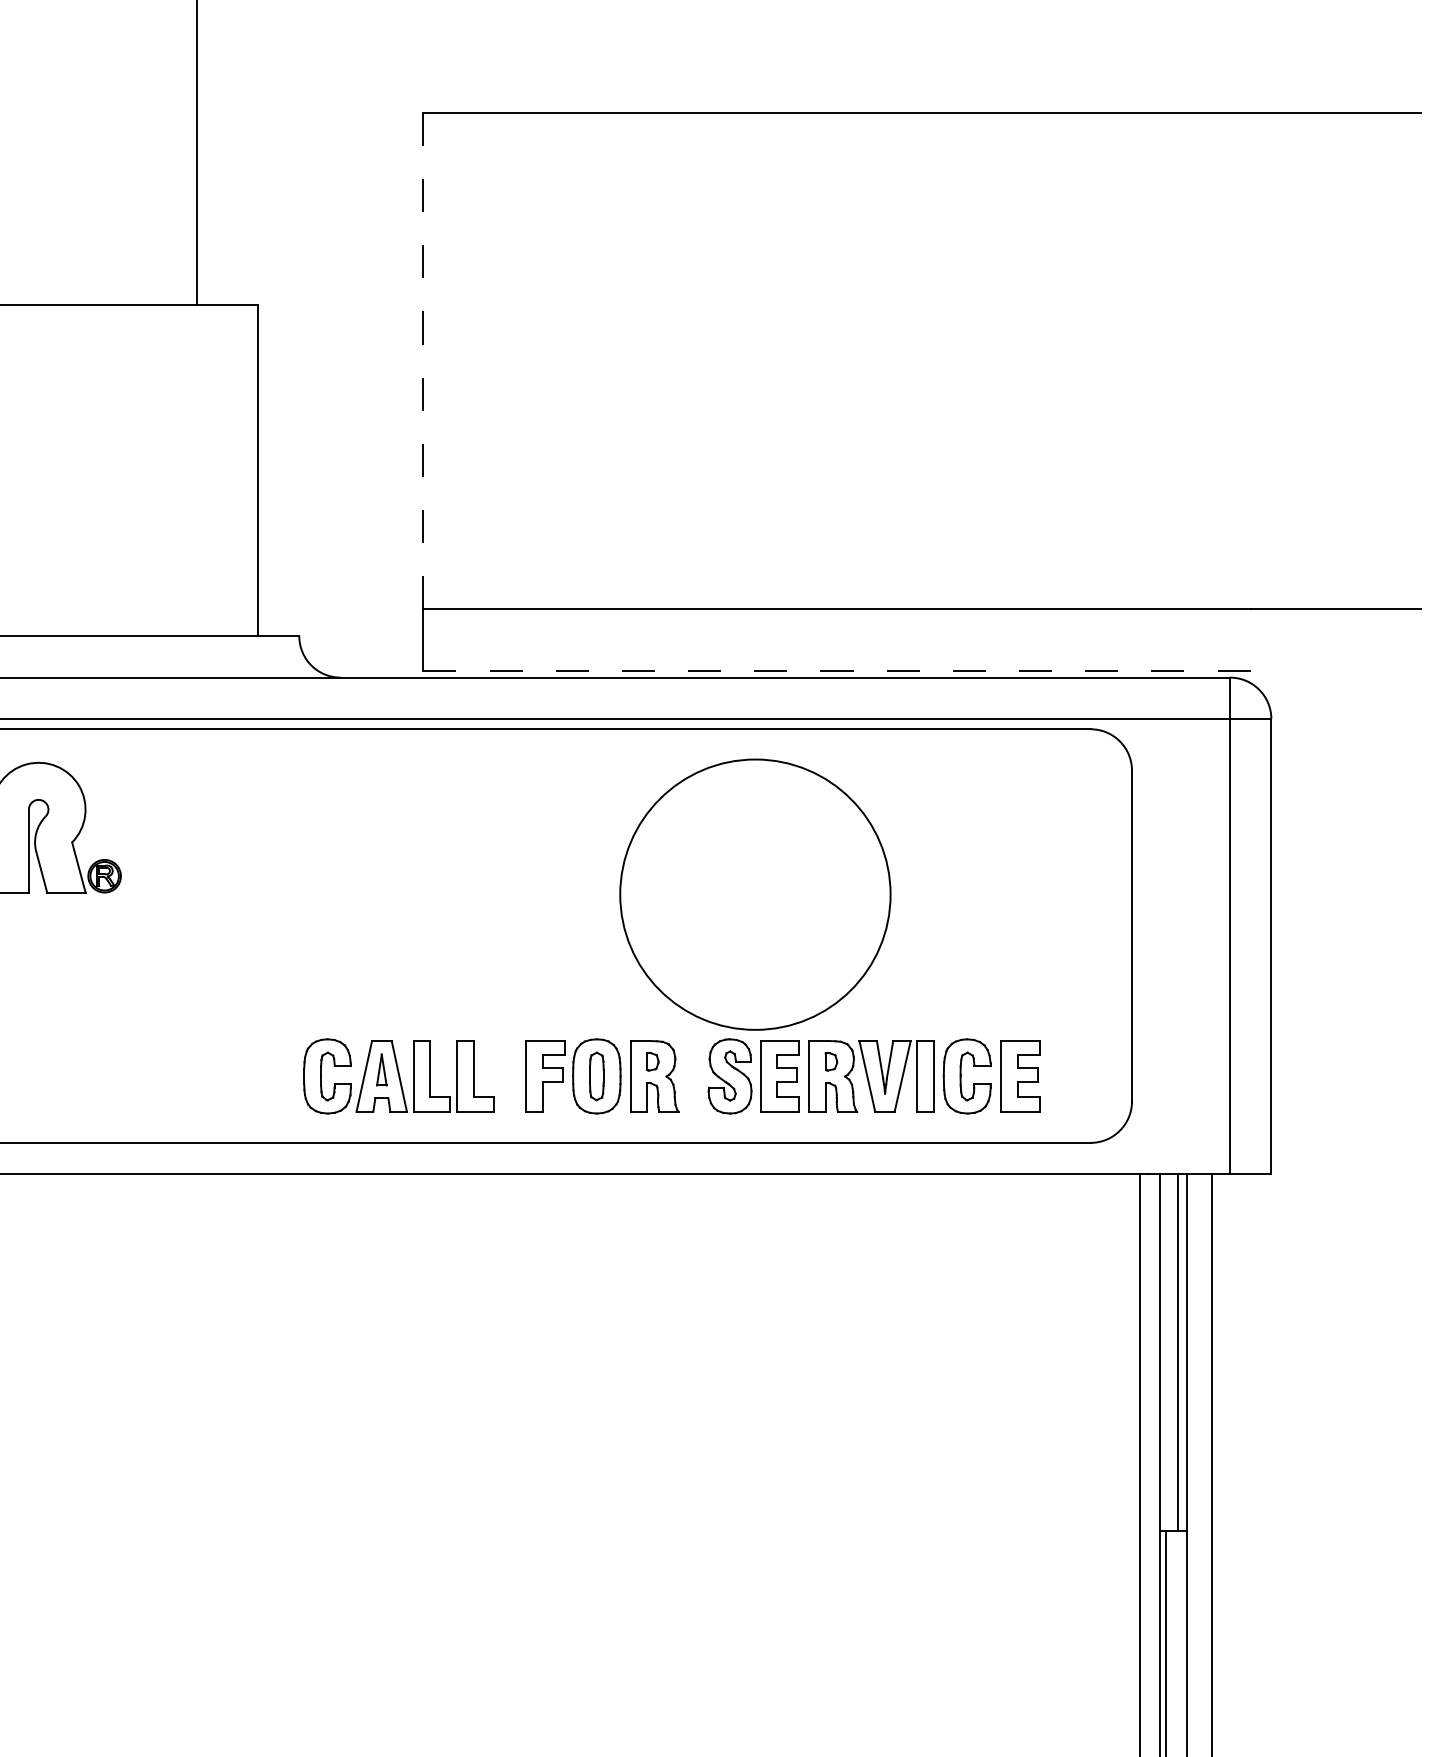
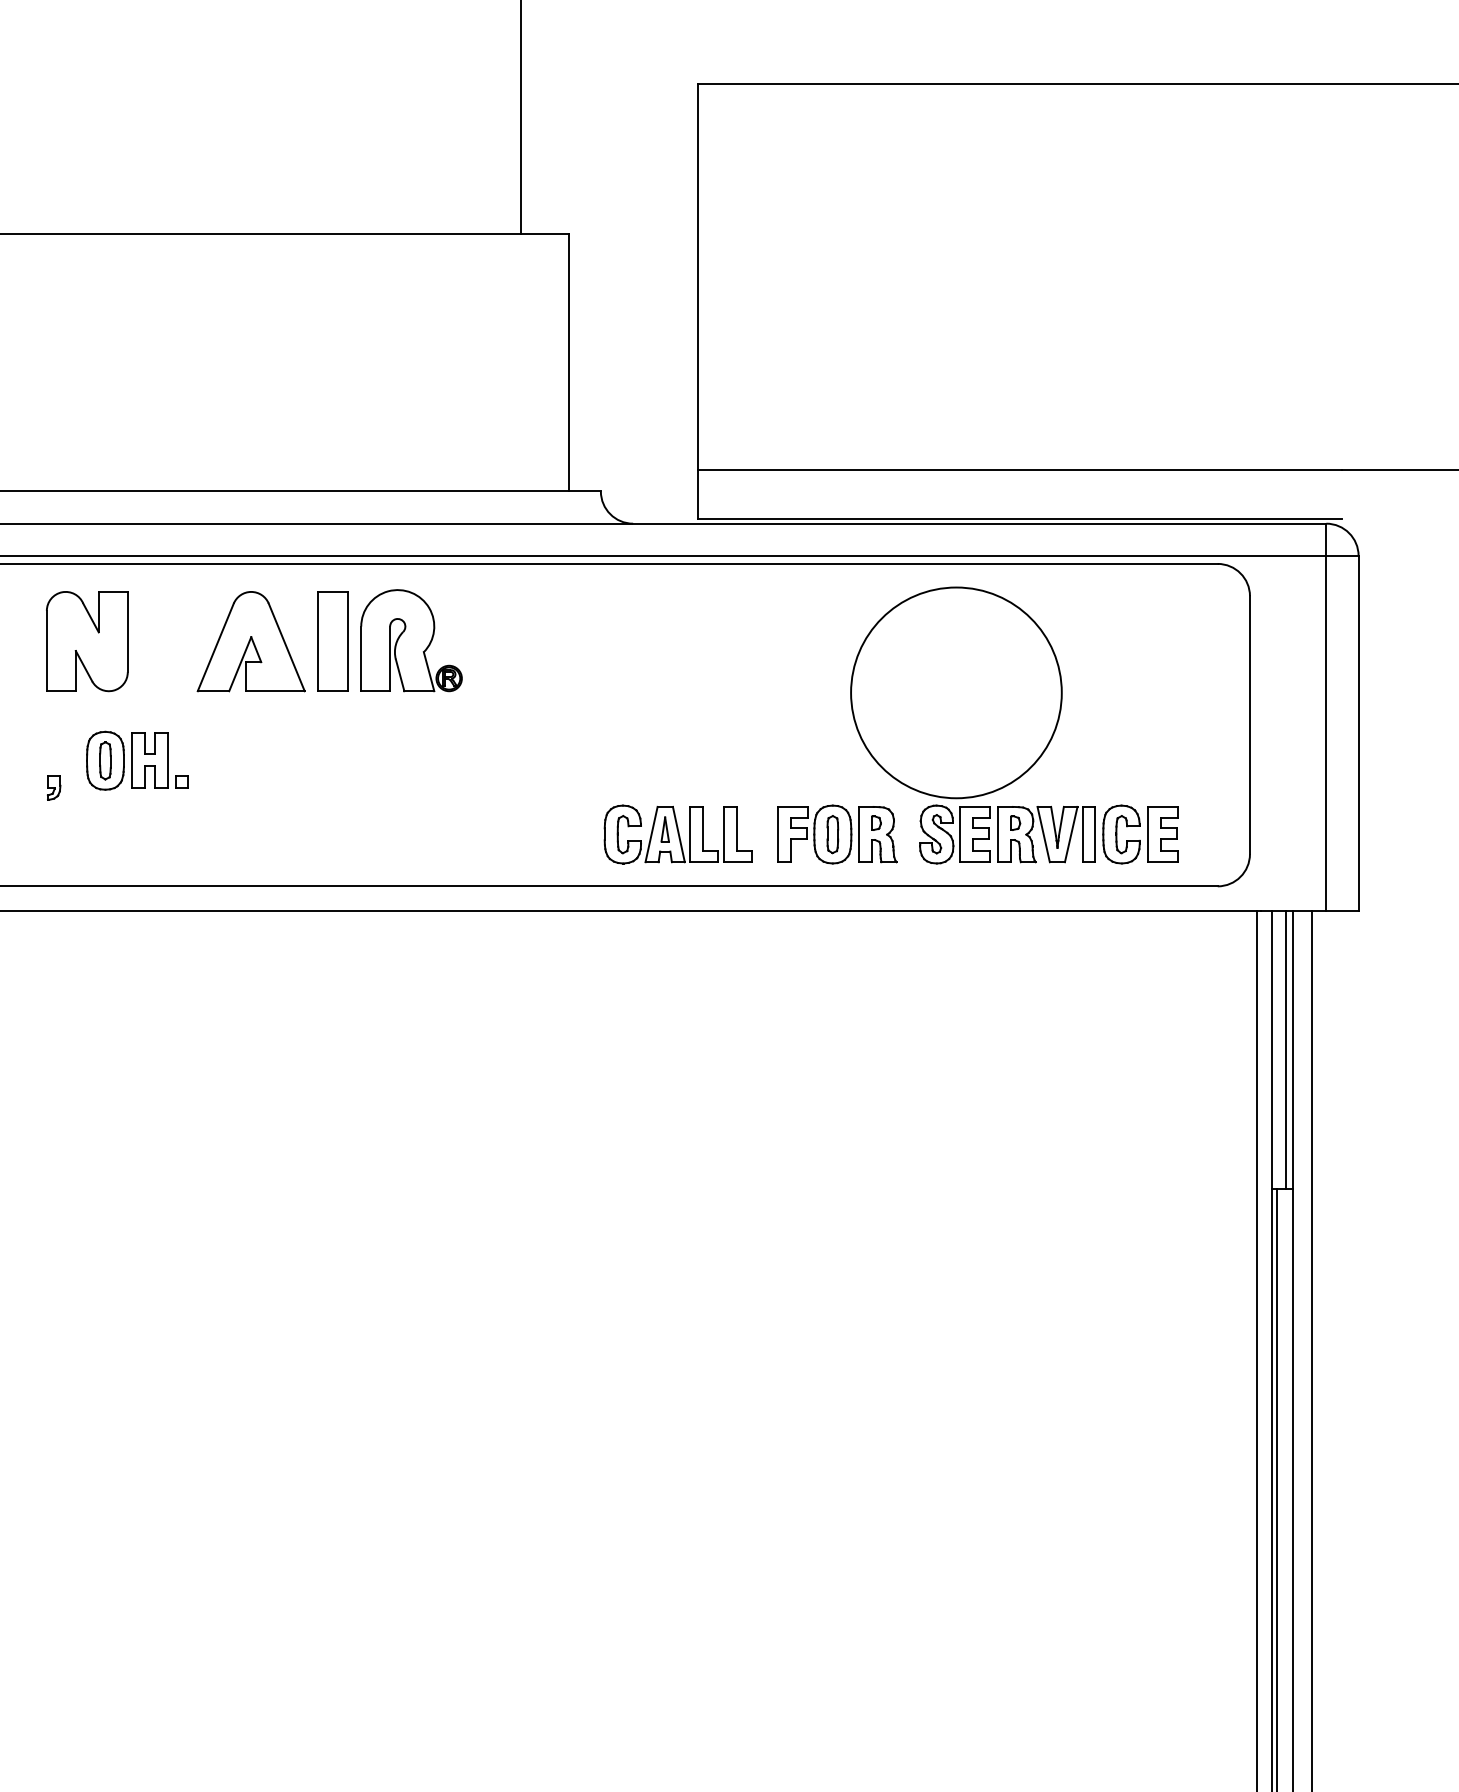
line: (423, 360) -> (697, 276), dashed -> solid
line: (836, 670) -> (1019, 518), dashed -> solid

